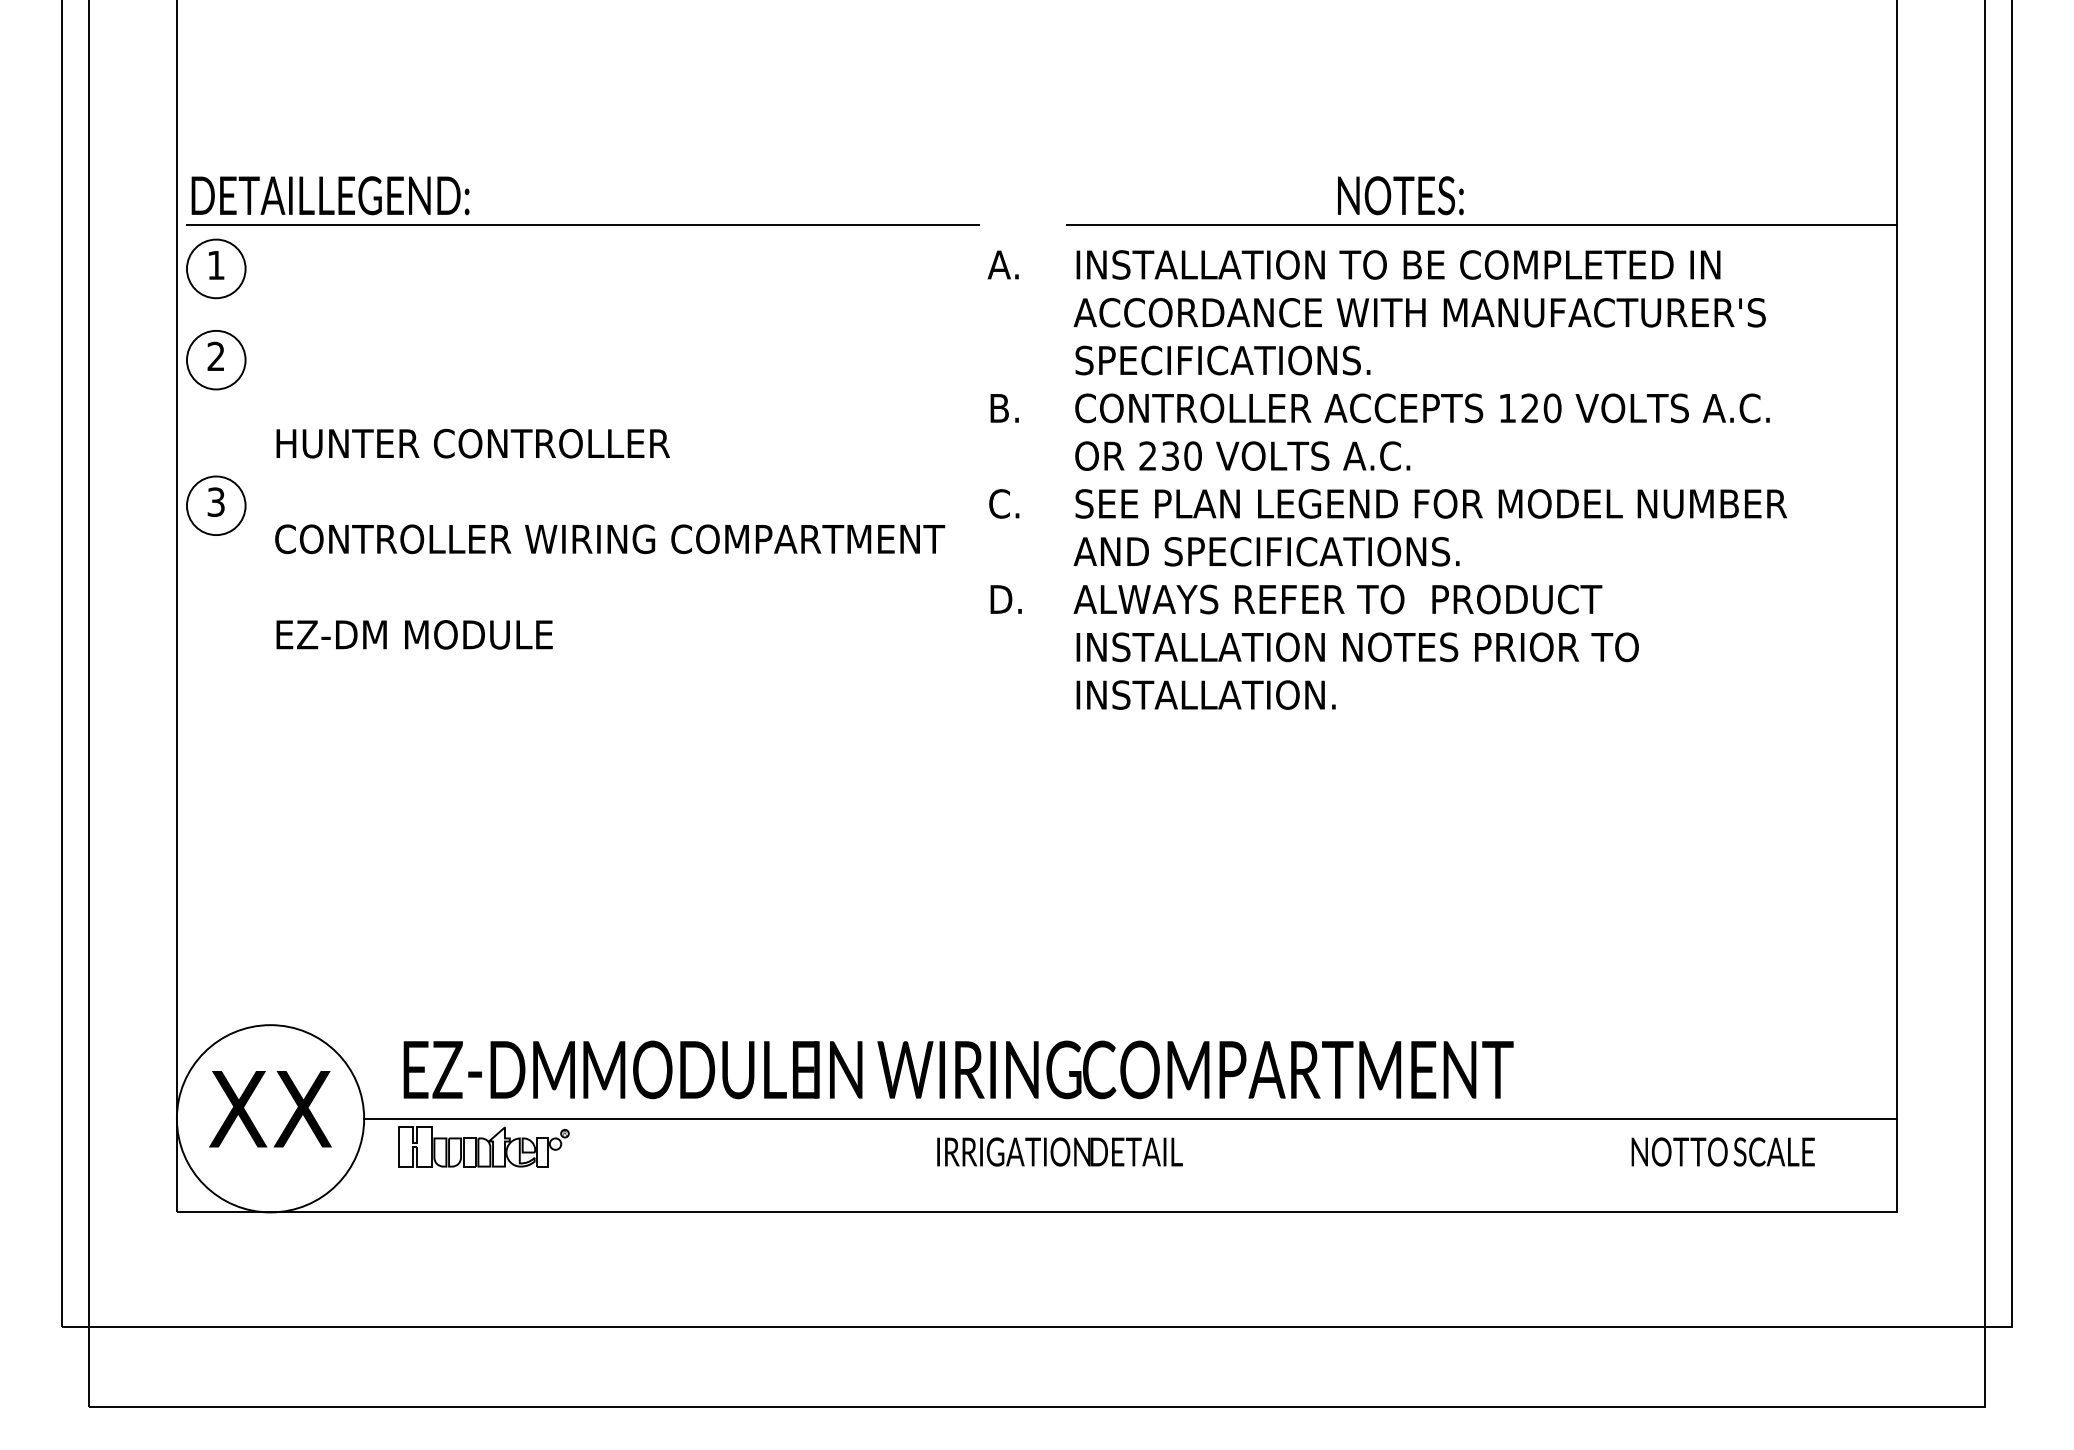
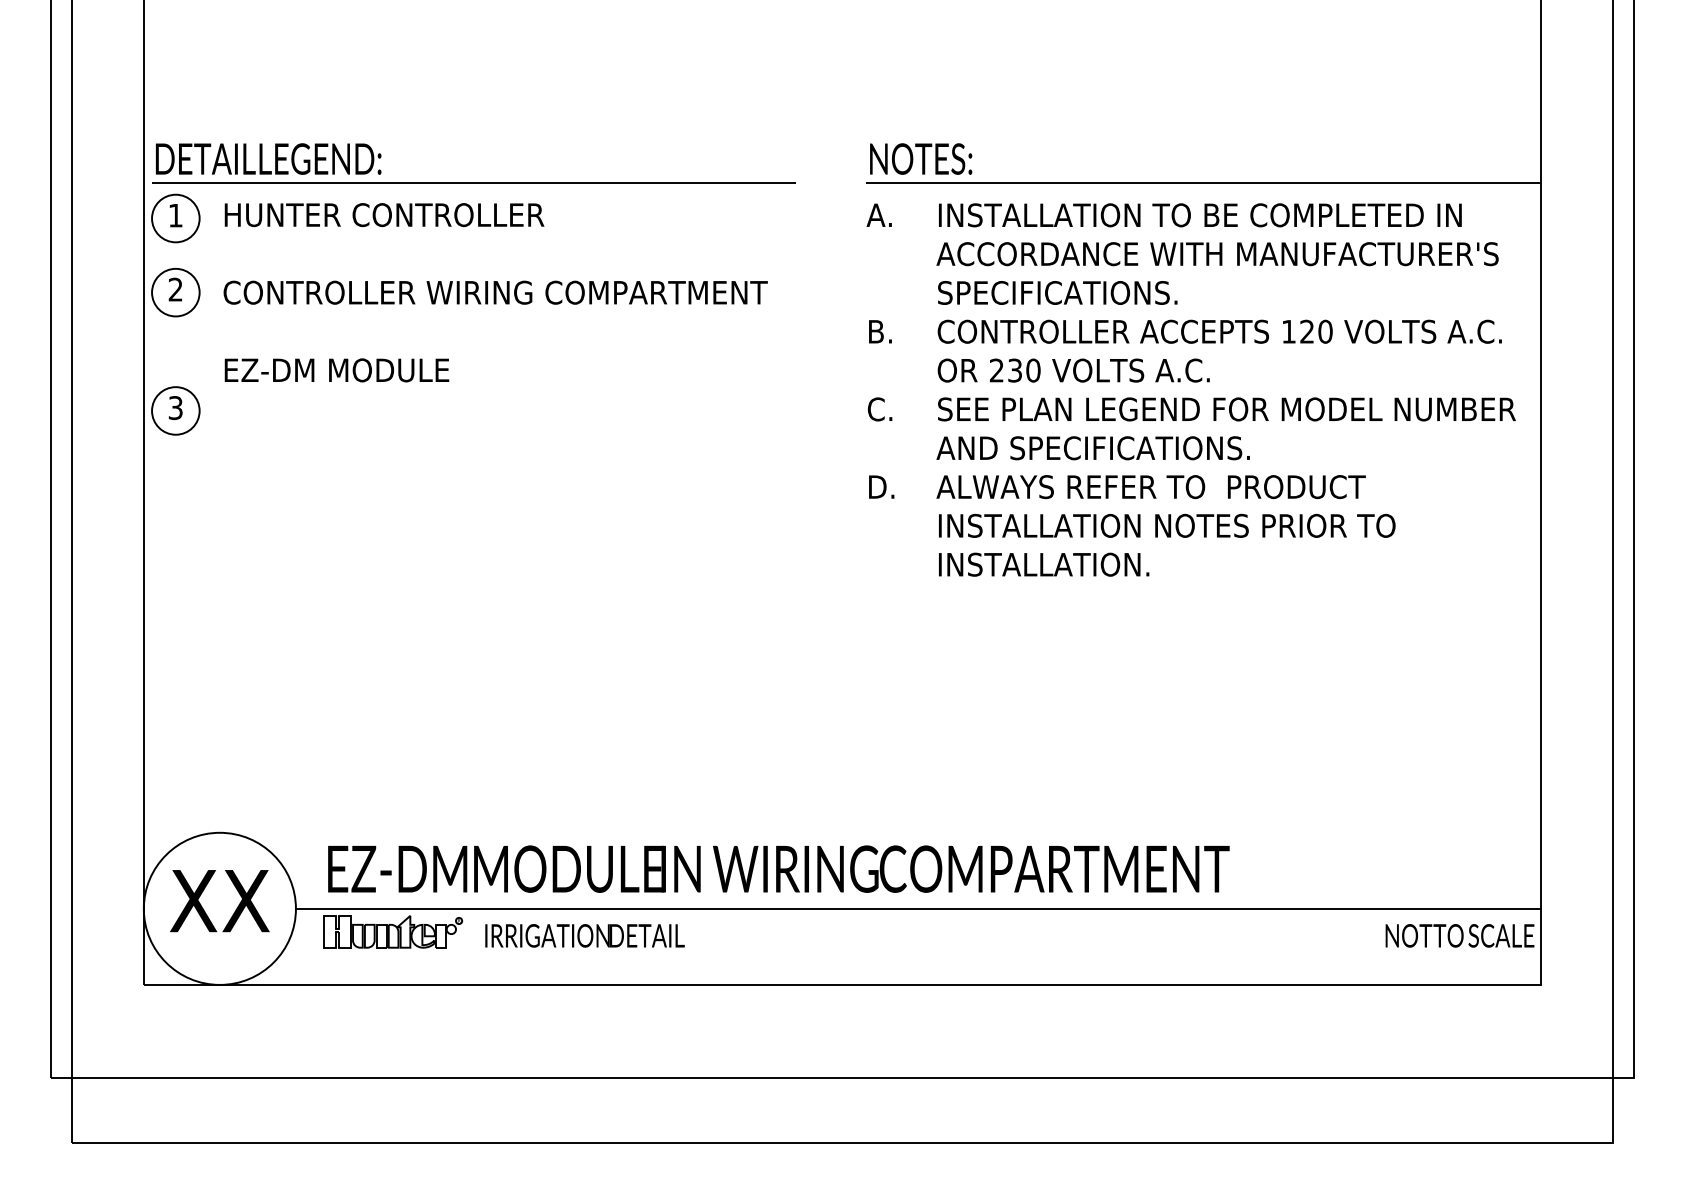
text: (1400, 195) -> (920, 158), moved
text: (1386, 479) -> (1190, 389), moved
text: (610, 538) -> (496, 292), moved
text: (1059, 1151) -> (584, 935), moved
text: (1722, 1151) -> (1459, 935), moved

